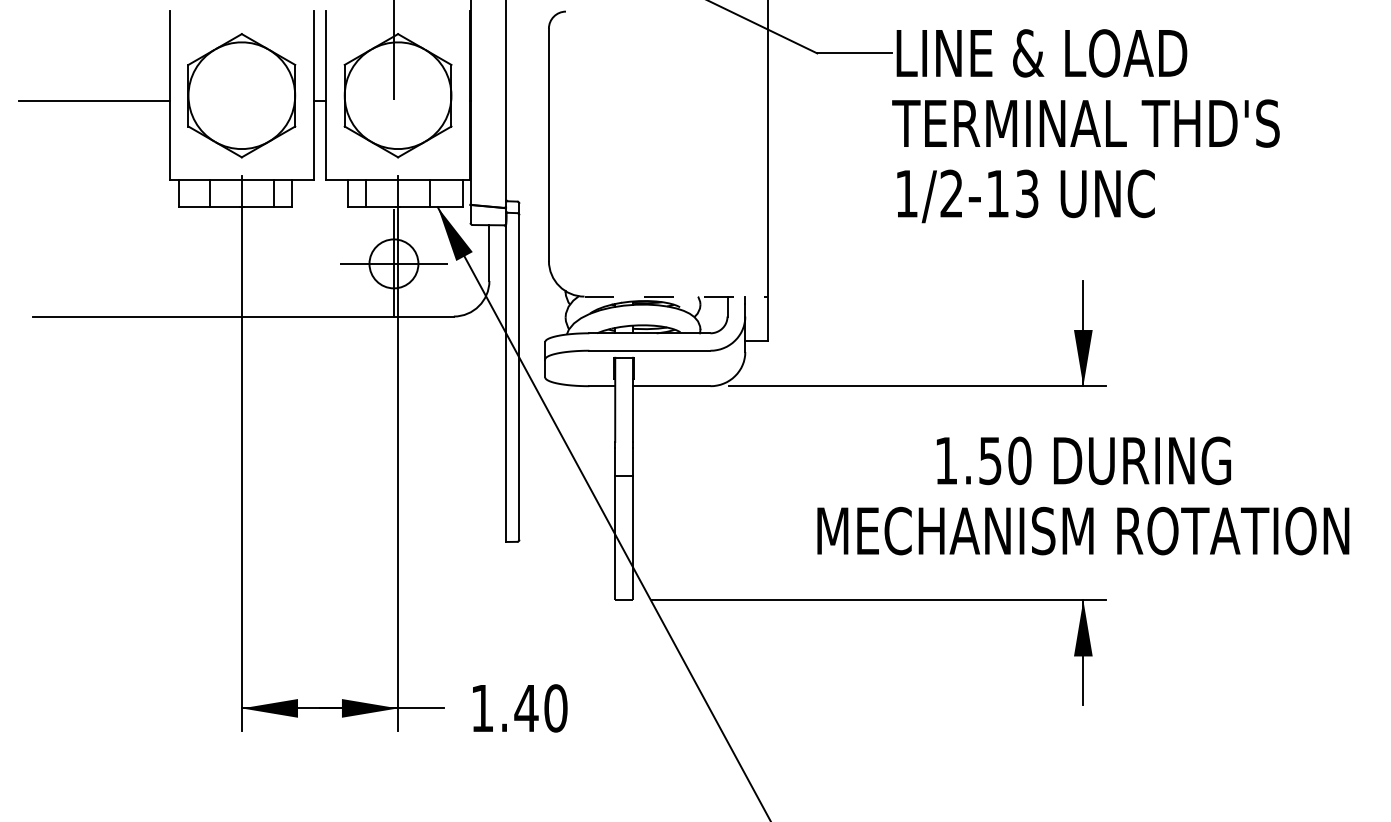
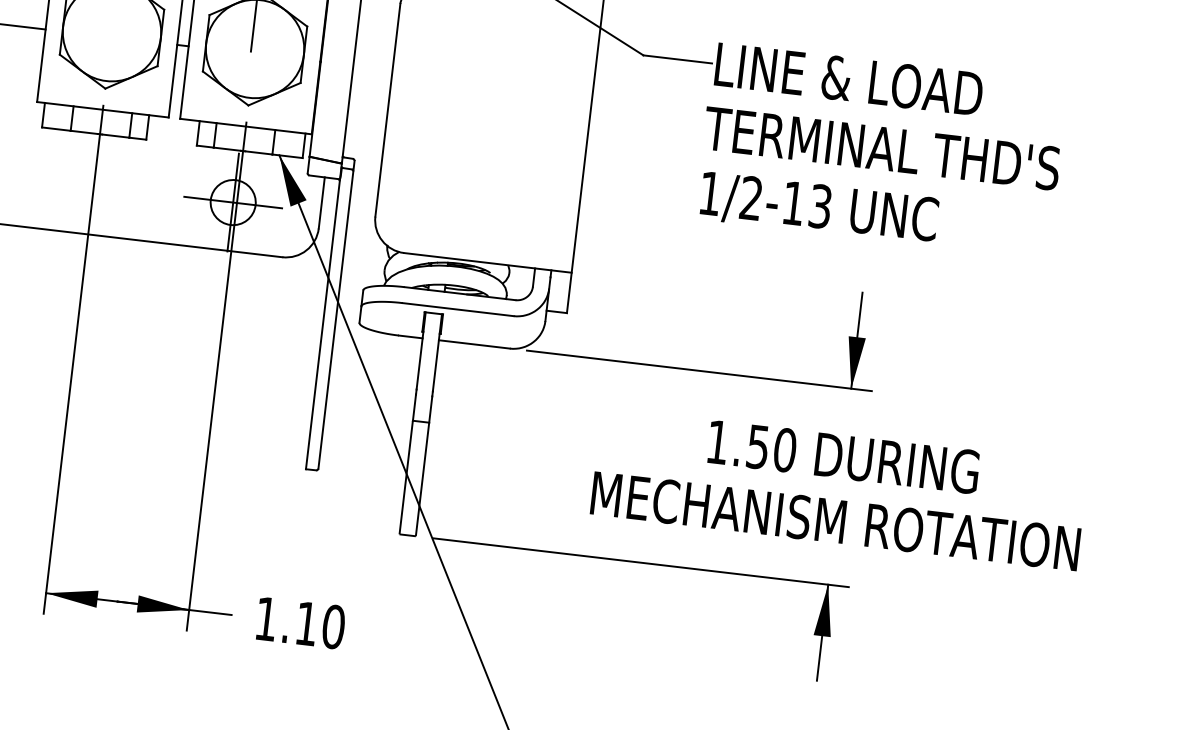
line: (676, 296) -> (488, 262), dashed -> solid
text: (526, 708) -> (306, 623), 1.40 -> 1.10

